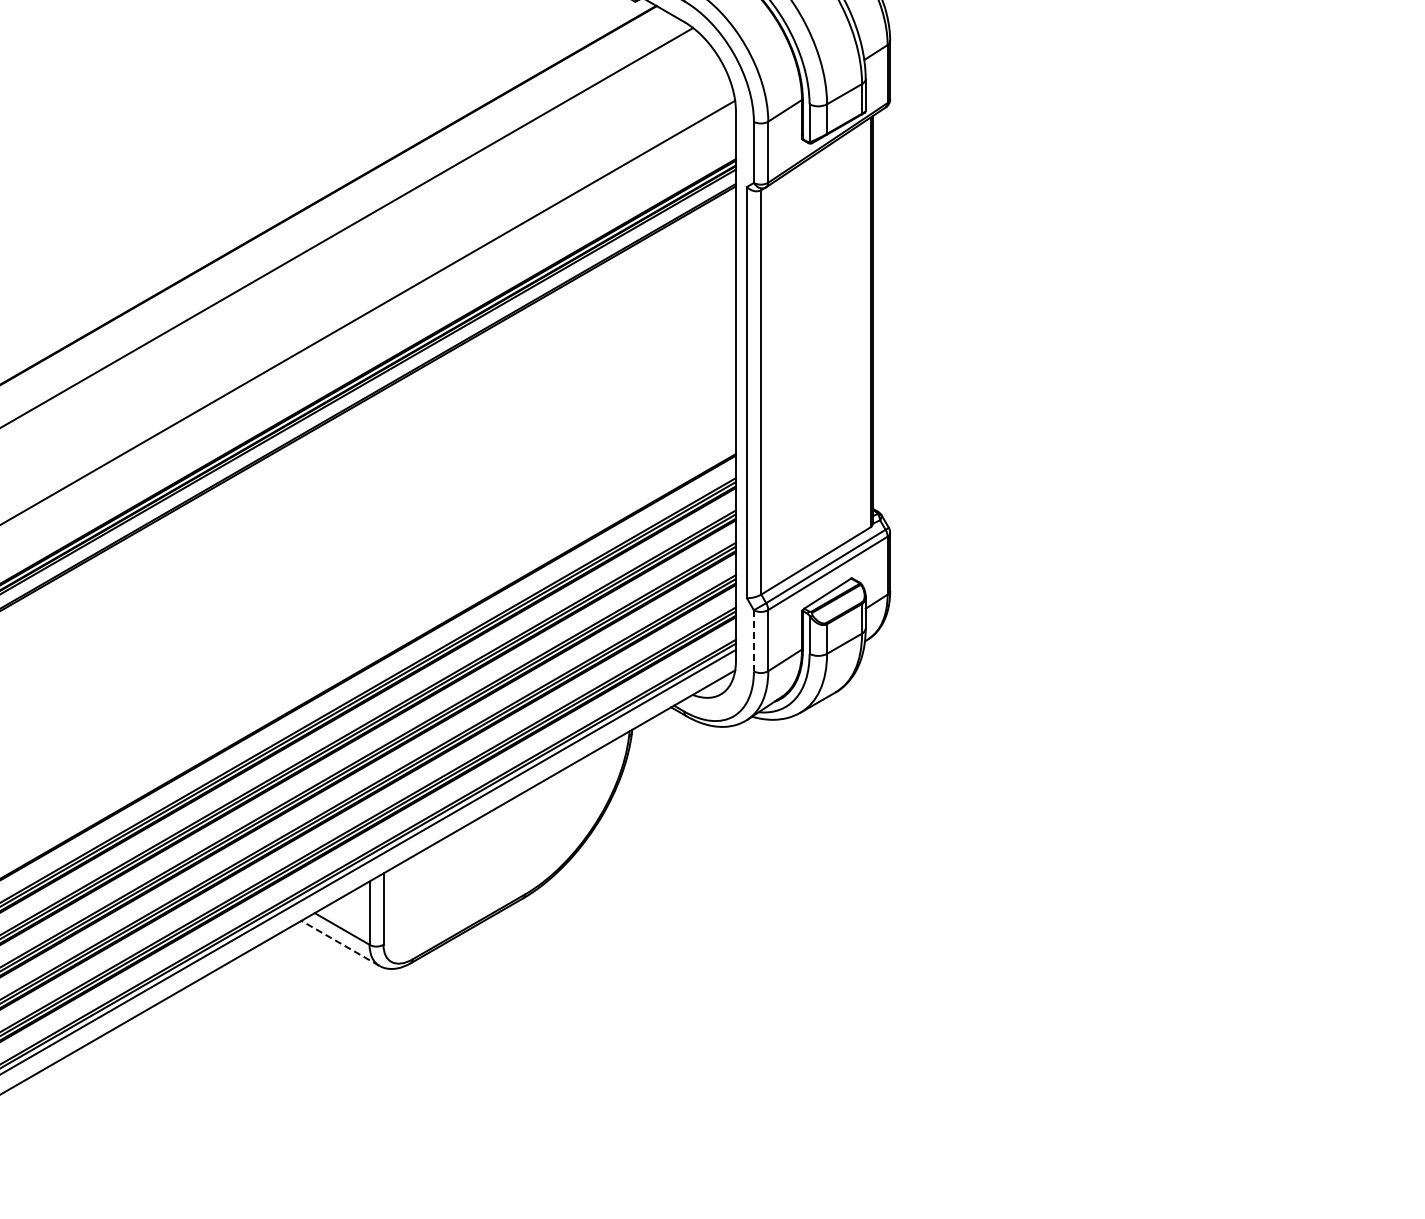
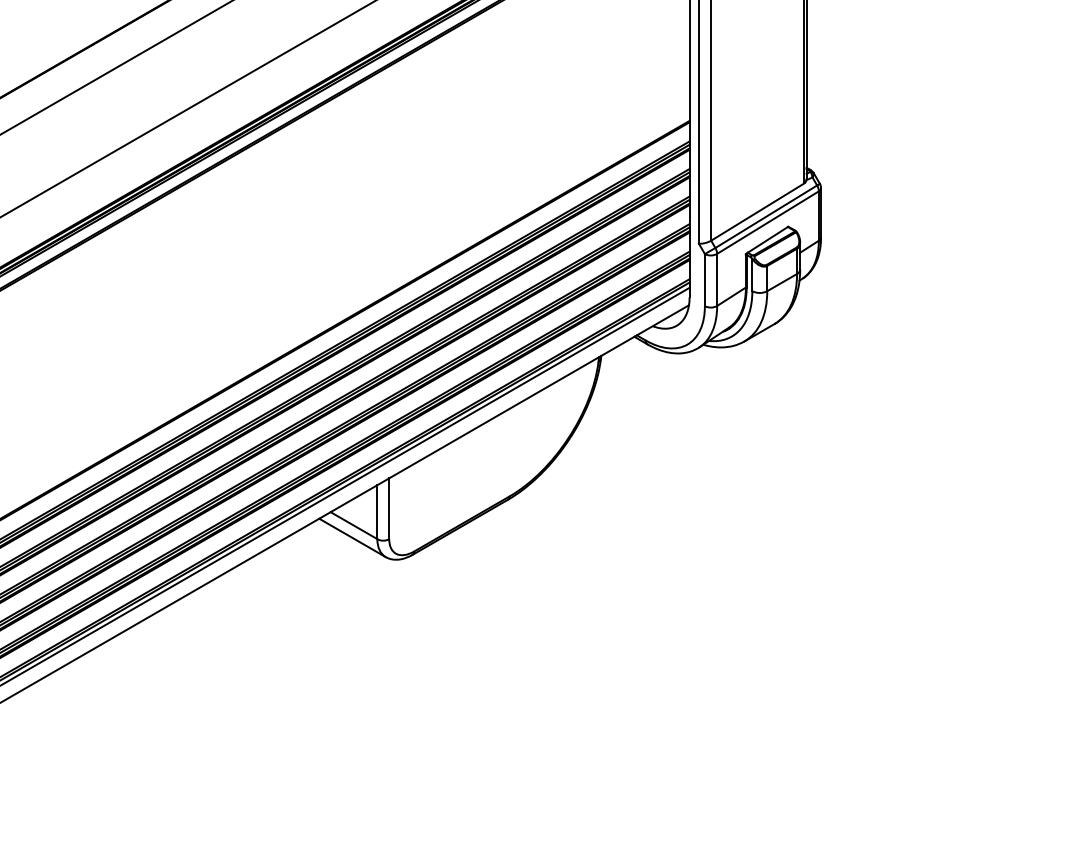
line: (753, 640) -> (704, 279), dashed -> solid
line: (340, 943) -> (352, 538), dashed -> solid

